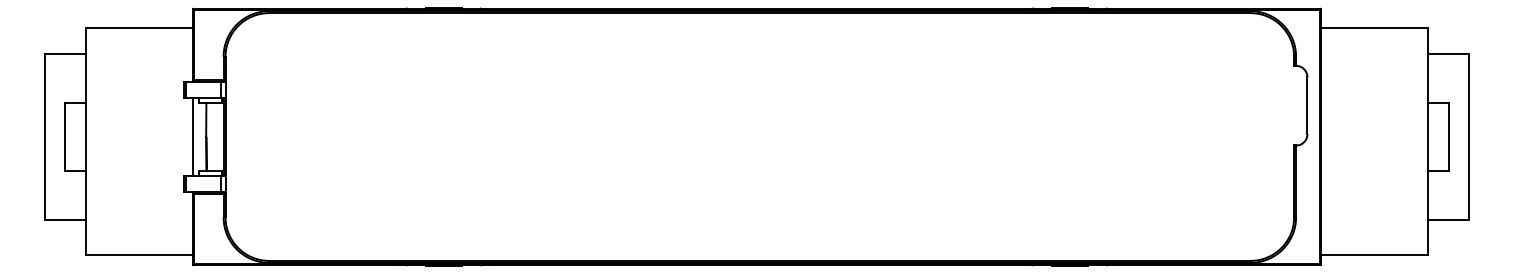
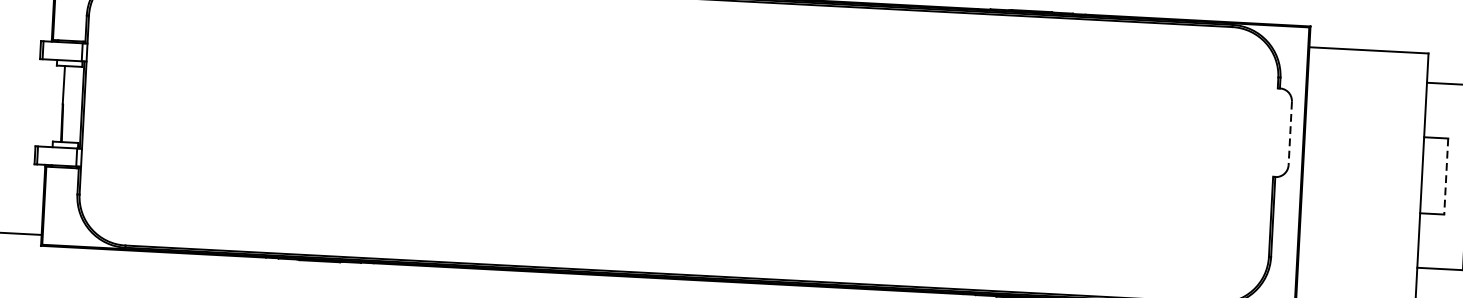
line: (1307, 106) -> (1290, 134), solid -> dashed
line: (193, 136) -> (48, 102), removed
line: (1449, 137) -> (1446, 177), solid -> dashed

